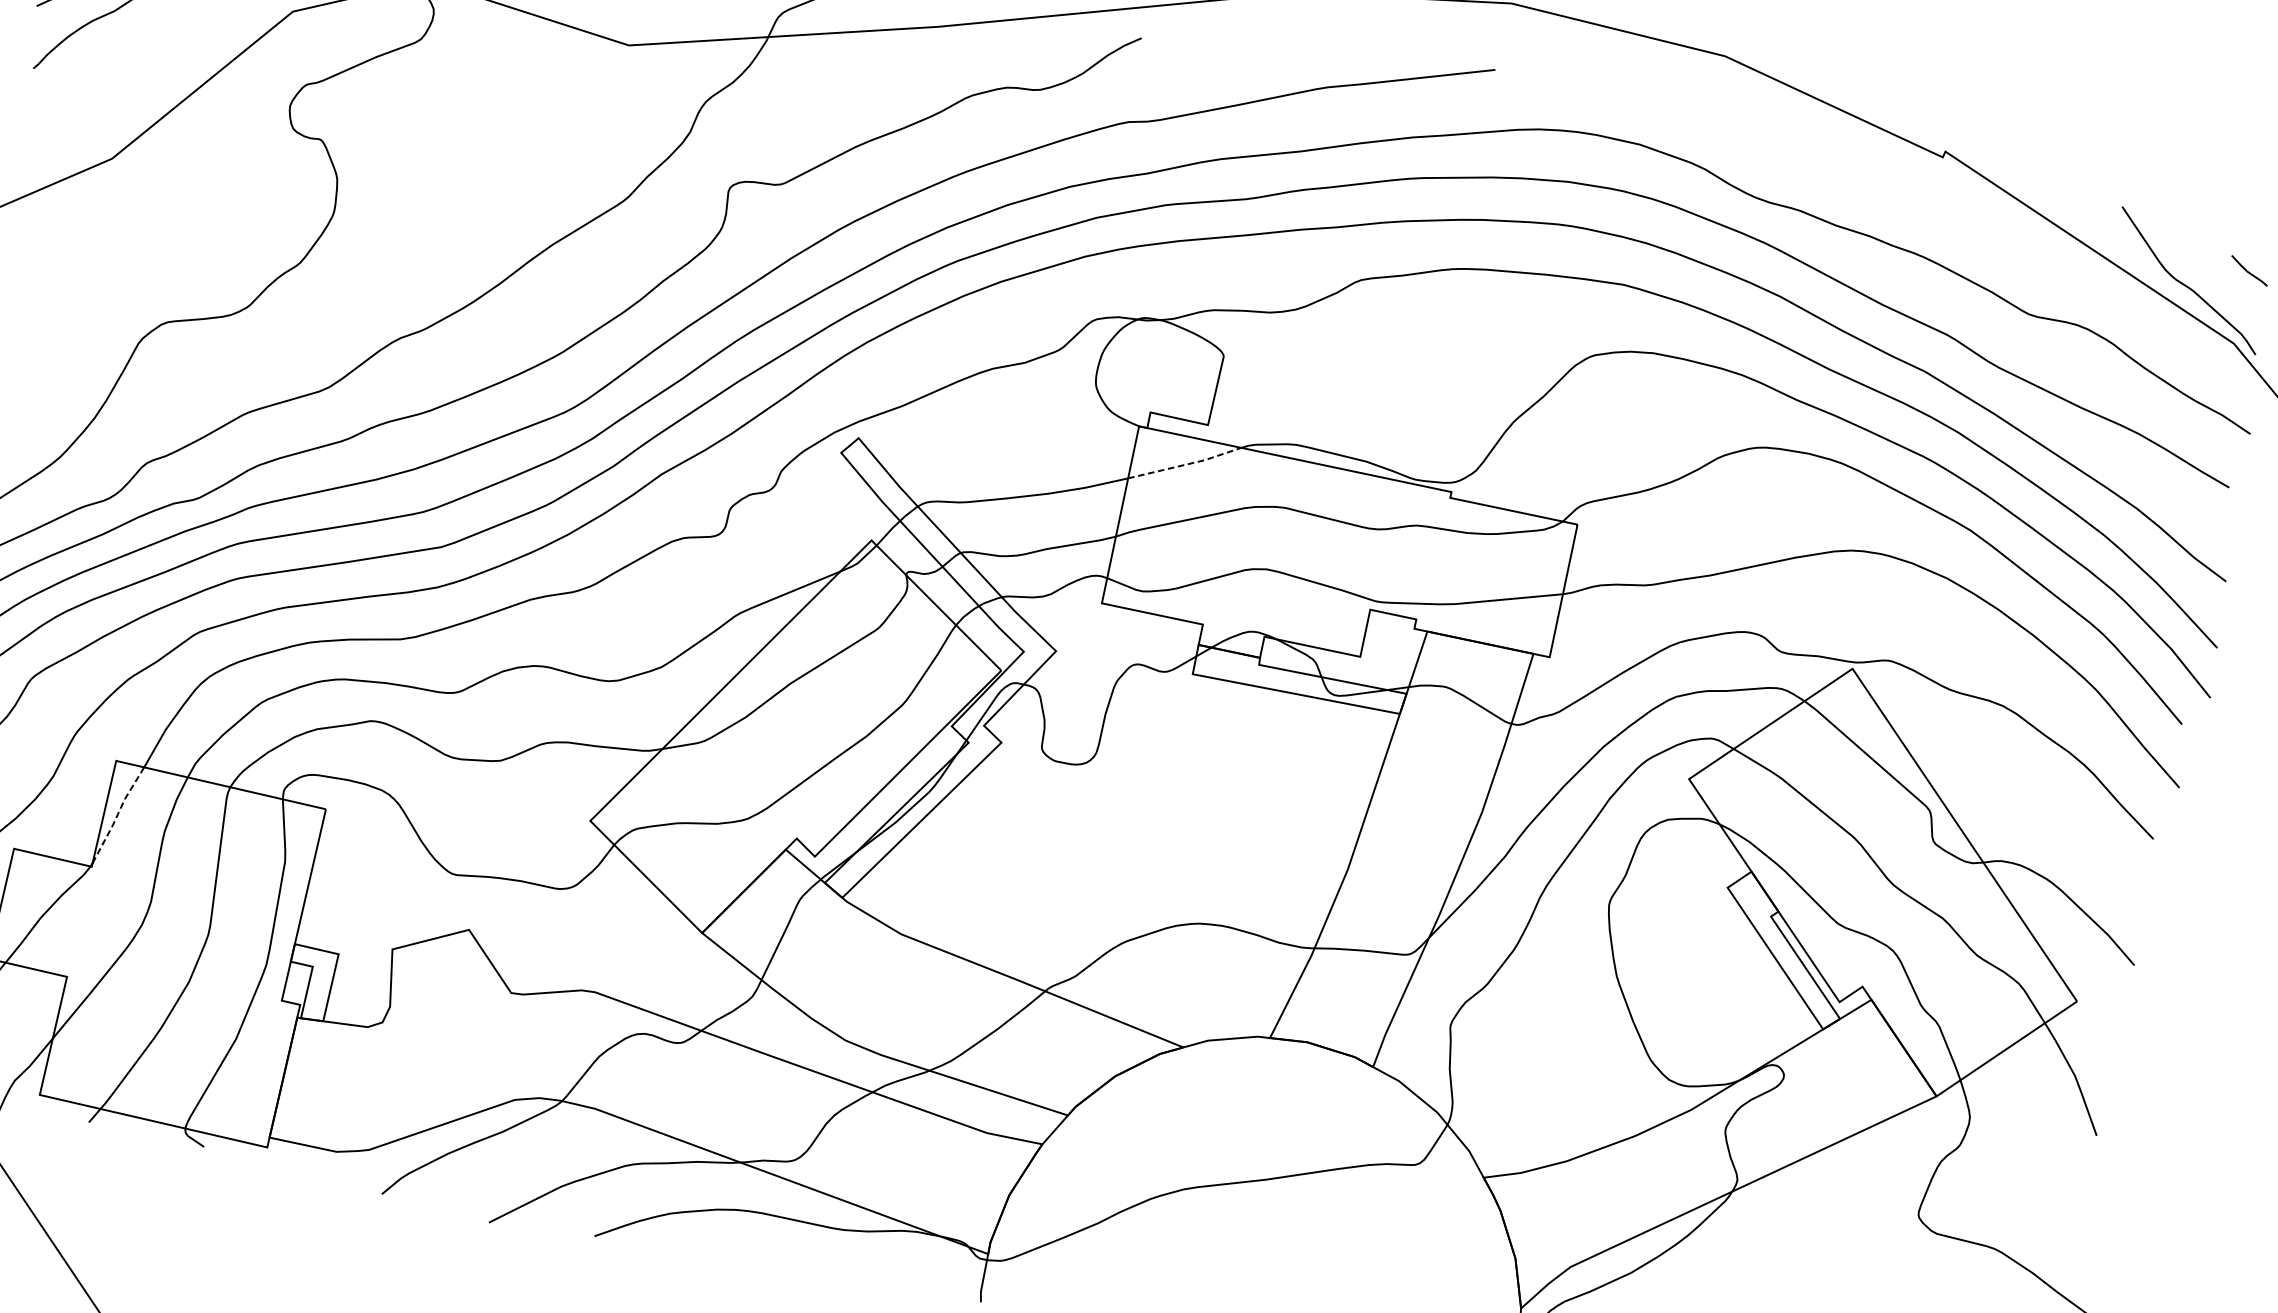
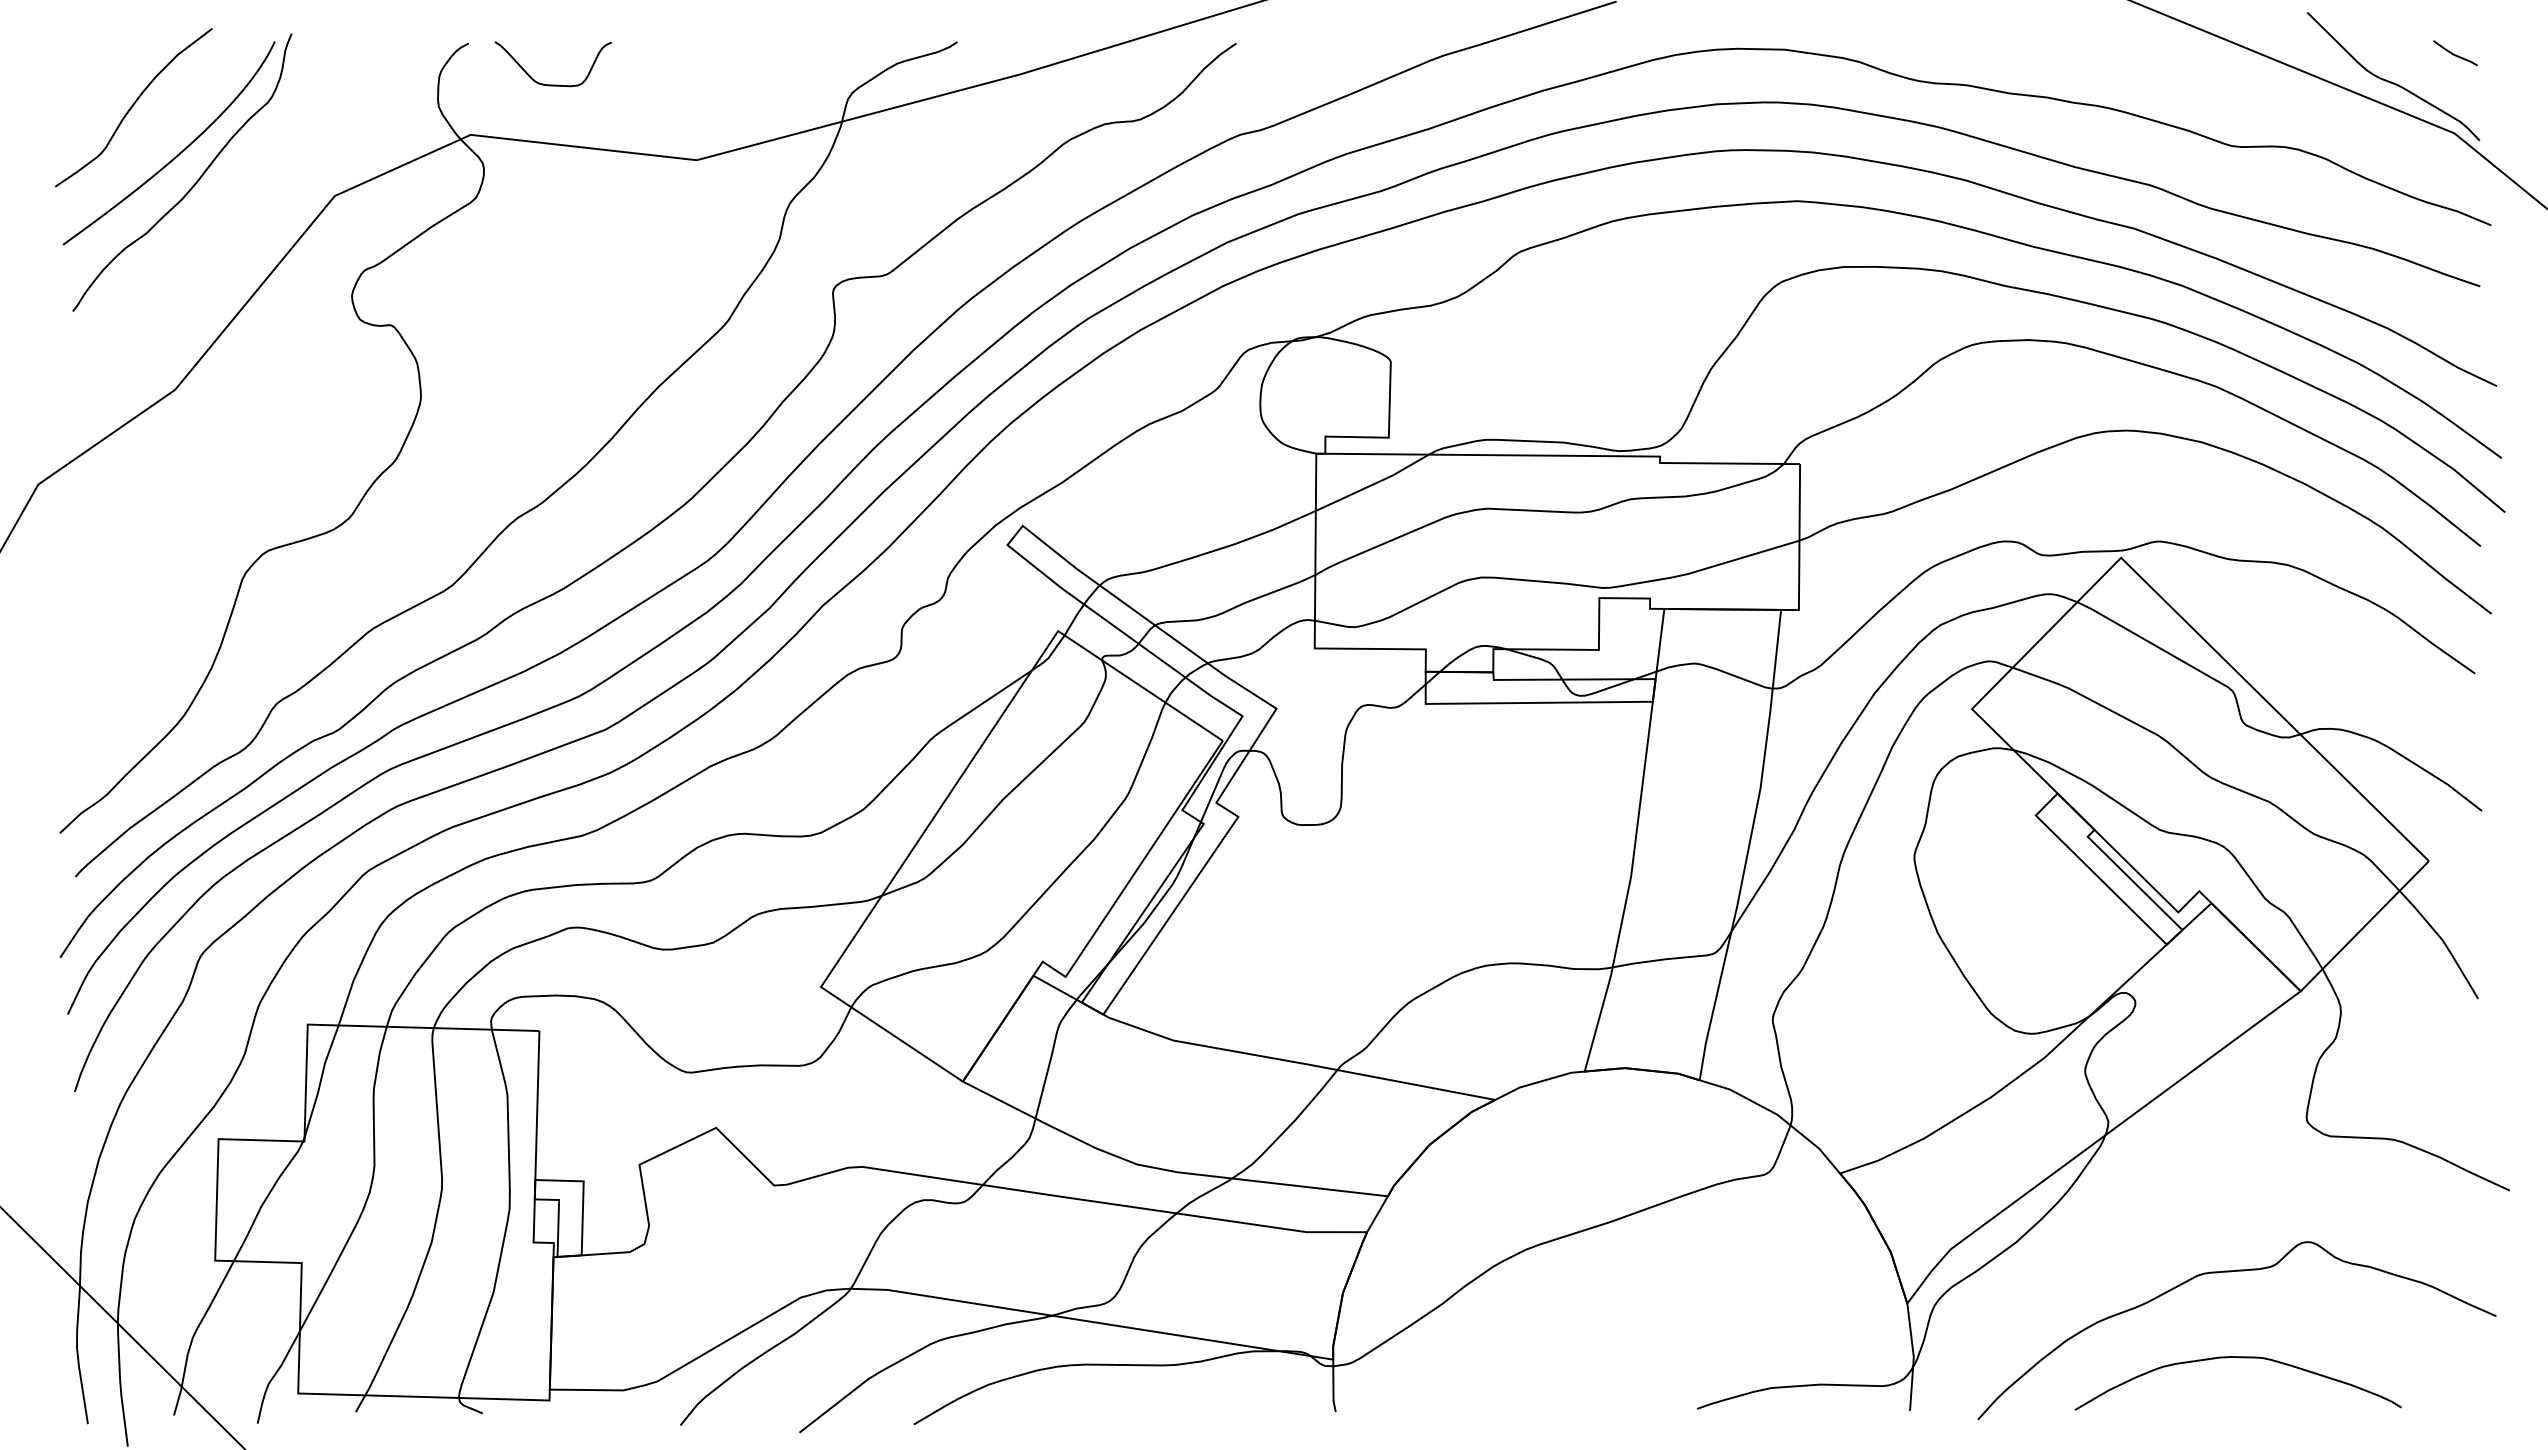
line: (1186, 464) -> (1374, 483), dashed -> solid
line: (117, 814) -> (320, 1080), dashed -> solid

